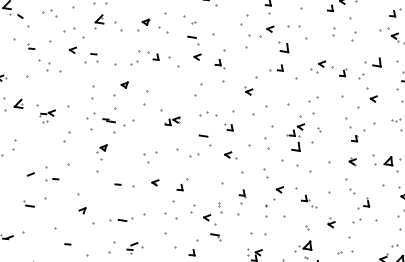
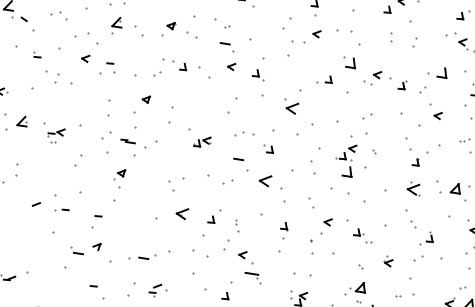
part: (283, 47) -> (349, 62), moved
part: (248, 90) -> (291, 106), size x1.6
part: (230, 154) -> (270, 181), size x1.6
part: (352, 161) -> (413, 189), size x1.6
part: (154, 183) -> (181, 214), size x1.6
line: (118, 184) -> (98, 216), moved
part: (28, 203) -> (76, 250), moved
part: (220, 206) -> (237, 225), moved
part: (215, 237) -> (252, 278), size x1.4
line: (67, 244) -> (93, 286), moved

